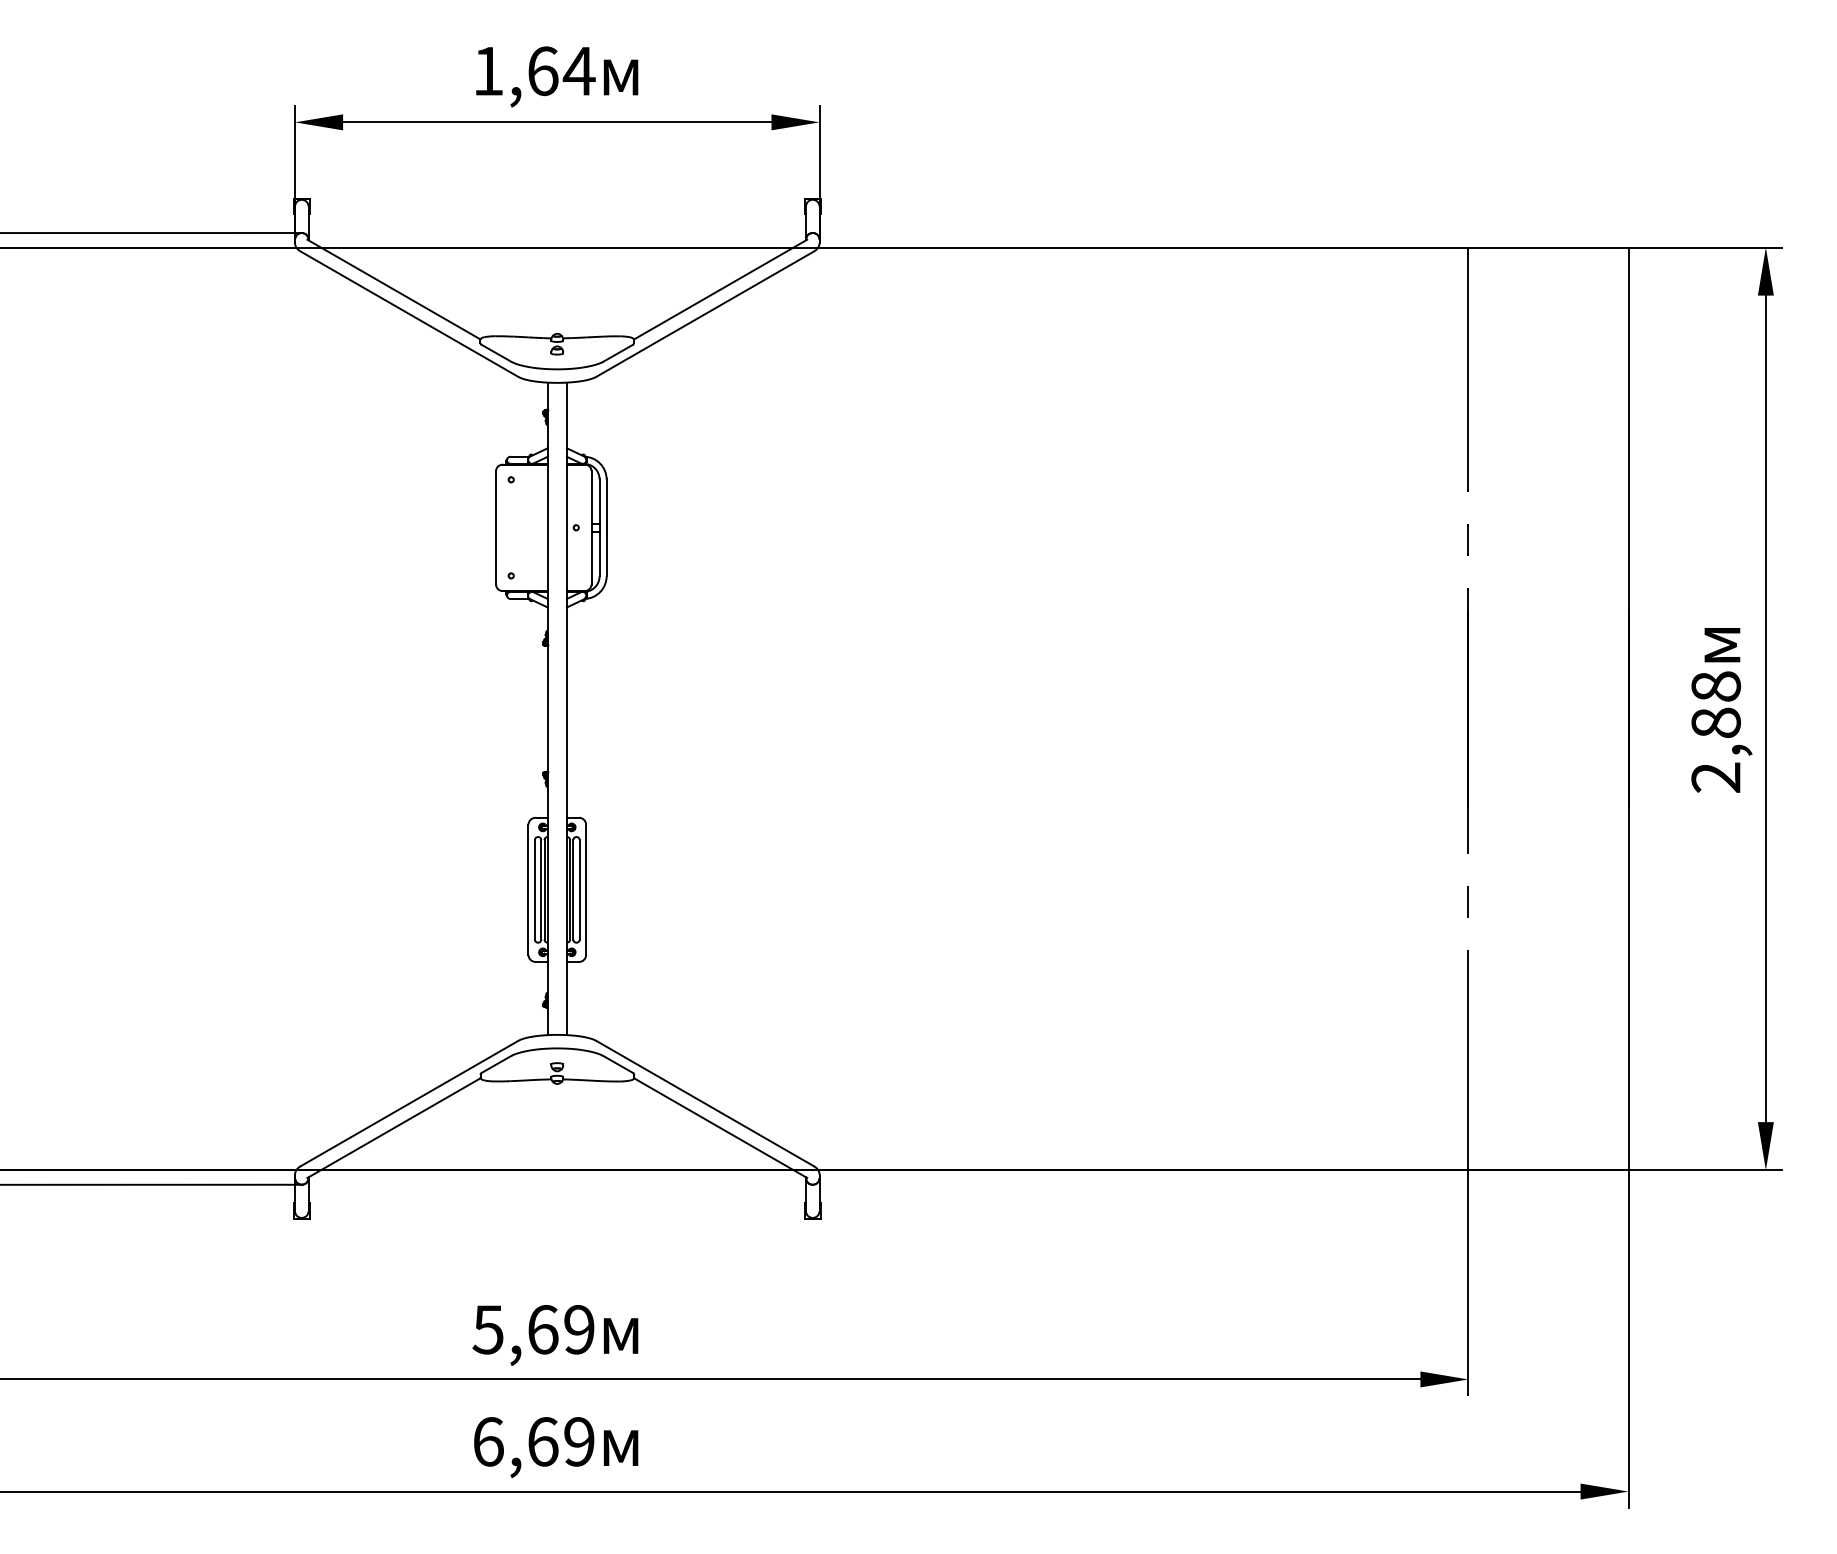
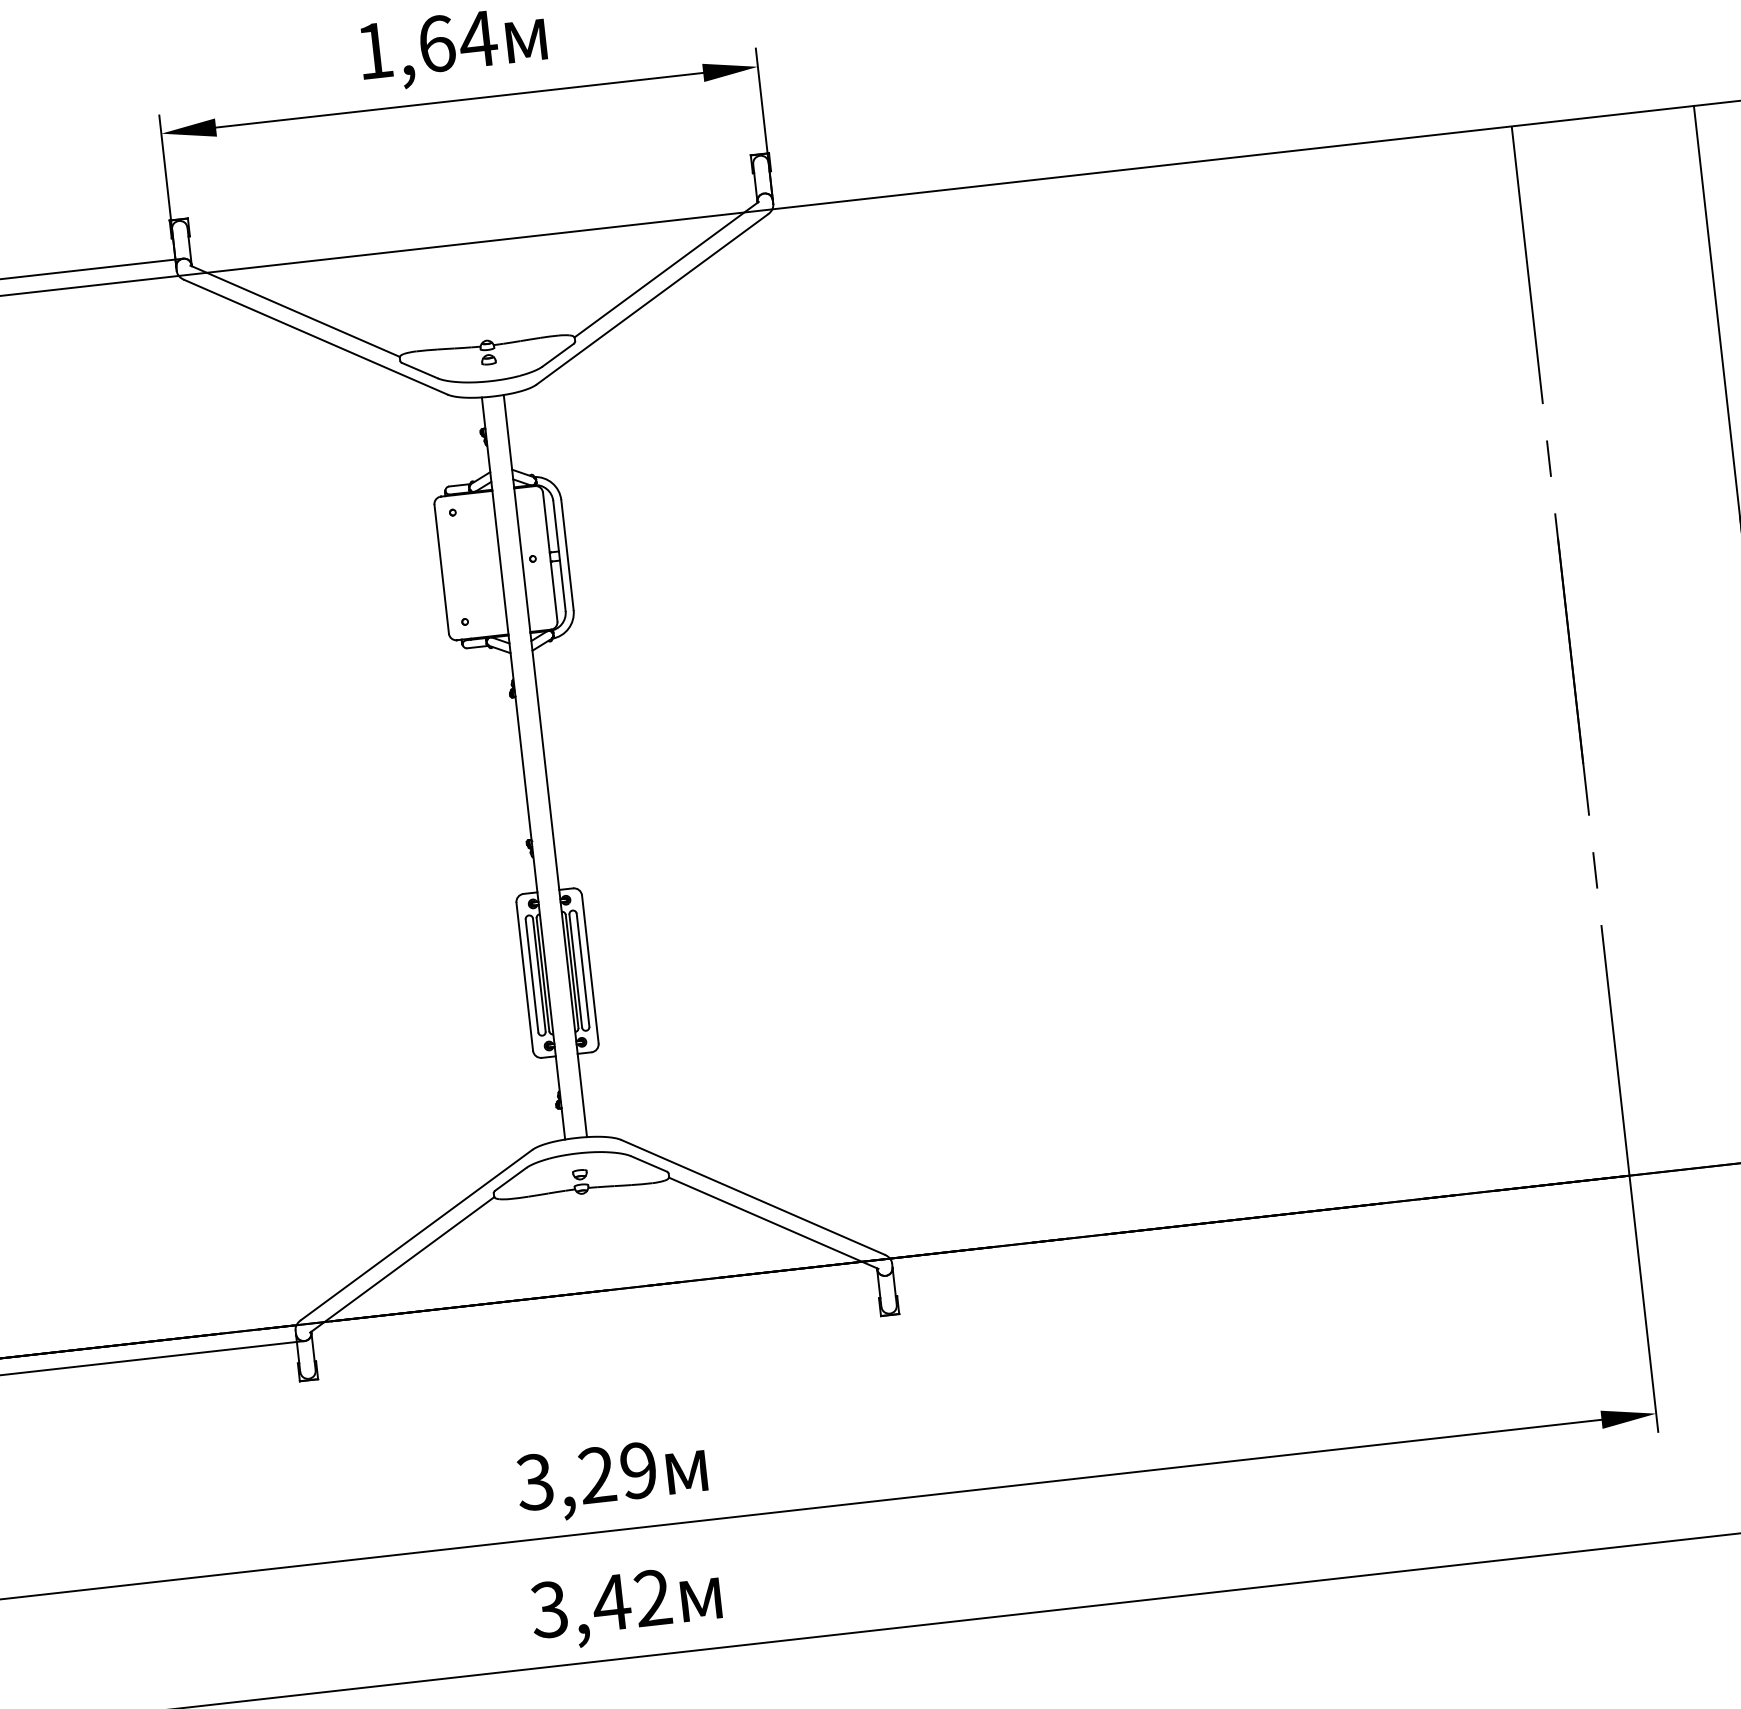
text: (515, 1329) -> (566, 1478), 5,69 -> 3,29
text: (533, 1441) -> (600, 1603), 6,69 -> 3,42

